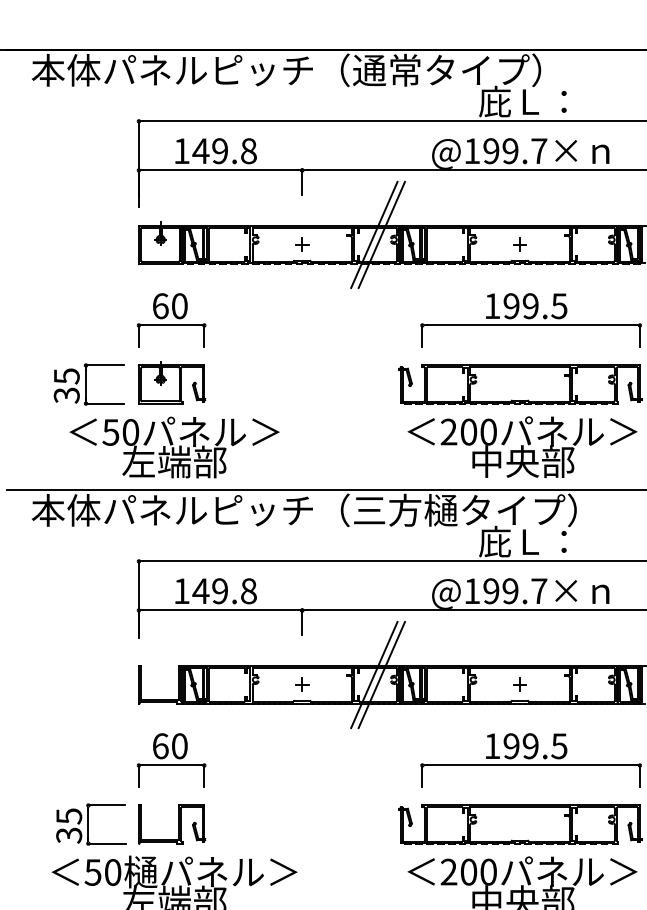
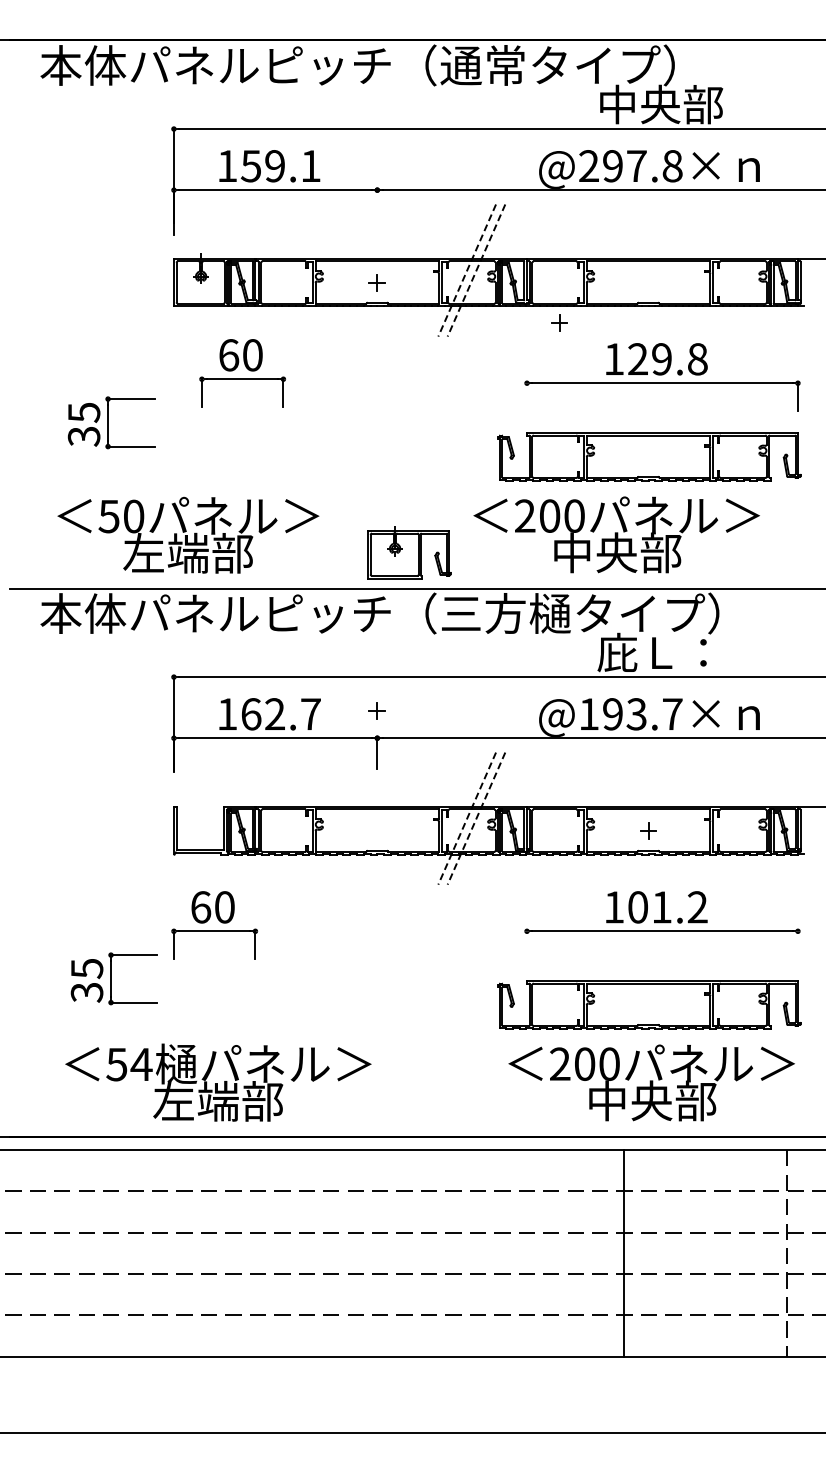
text: (529, 101) -> (660, 104), 庇Ｌ： -> 中央部
text: (224, 151) -> (280, 166), 149.8 -> 159.1
text: (505, 151) -> (630, 166), @199.7× -> @297.8×
line: (302, 182) -> (377, 205), removed
line: (373, 235) -> (466, 271), solid -> dashed
line: (381, 235) -> (476, 271), solid -> dashed
part: (519, 244) -> (559, 322), moved
text: (535, 306) -> (667, 359), 199.5 -> 129.8
part: (171, 320) -> (242, 373), moved
line: (422, 336) -> (527, 396), removed
part: (172, 382) -> (409, 552), moved
part: (88, 384) -> (111, 422), moved
text: (174, 446) -> (188, 534), moved
text: (522, 446) -> (616, 534), moved
text: (224, 591) -> (280, 714), 149.8 -> 162.7
text: (510, 591) -> (636, 714), @199.7× -> @193.7×
line: (373, 675) -> (466, 819), solid -> dashed
line: (381, 675) -> (476, 819), solid -> dashed
part: (301, 684) -> (376, 710), moved
text: (535, 746) -> (667, 907), 199.5 -> 101.2
line: (422, 776) -> (527, 944), removed
line: (639, 776) -> (797, 944), removed
part: (90, 824) -> (113, 978), moved
part: (178, 824) -> (223, 1004), removed
text: (112, 872) -> (141, 1064), 50 -> 54

